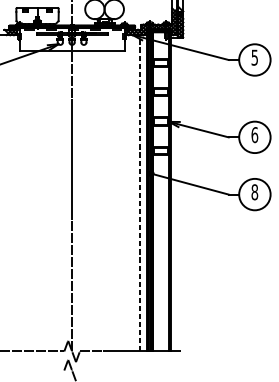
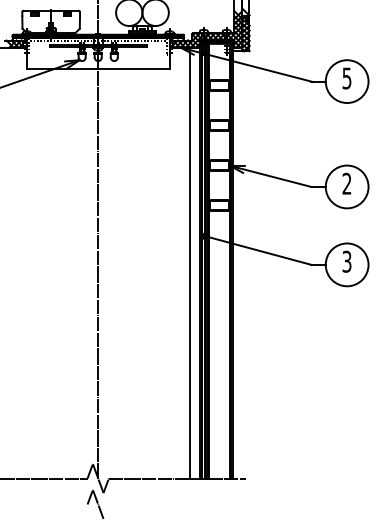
text: (254, 134) -> (346, 183), 6 -> 2
line: (139, 192) -> (190, 262), dashed -> solid
text: (254, 192) -> (346, 261), 8 -> 3

